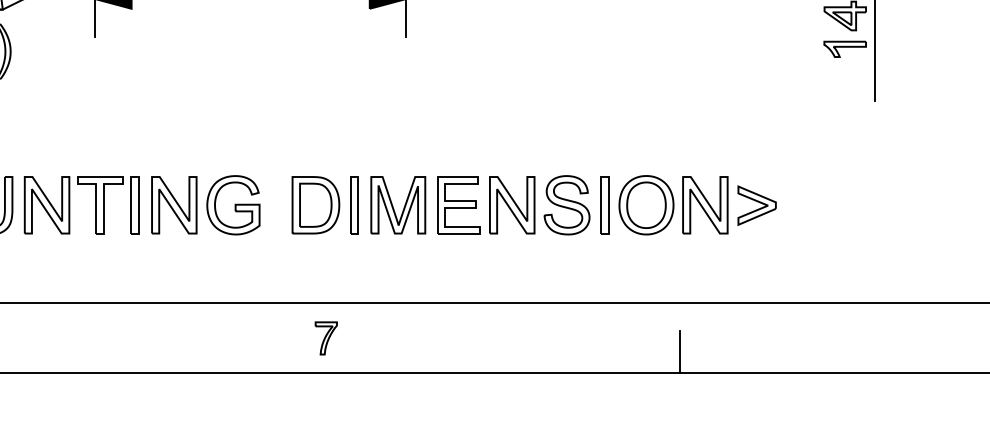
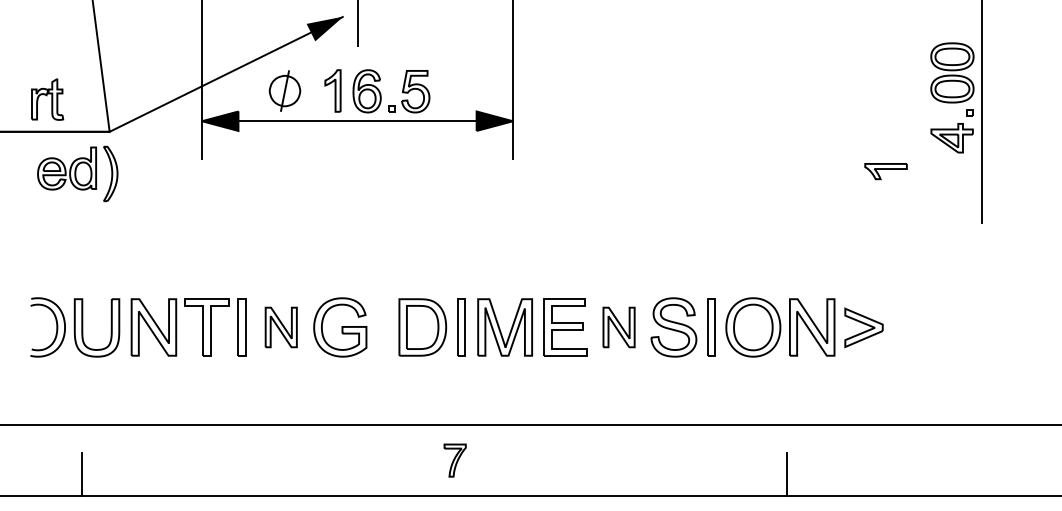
part: (844, 49) -> (885, 171), moved
part: (174, 205) -> (281, 327), size x0.7
part: (511, 205) -> (618, 327), size x0.7
part: (325, 338) -> (454, 460), moved

